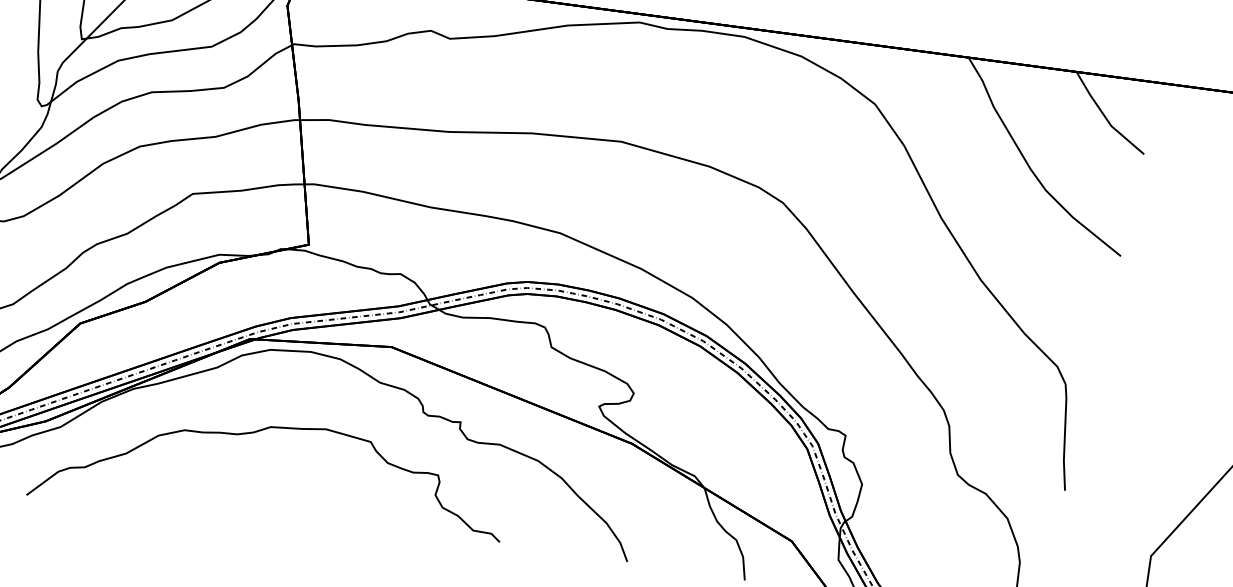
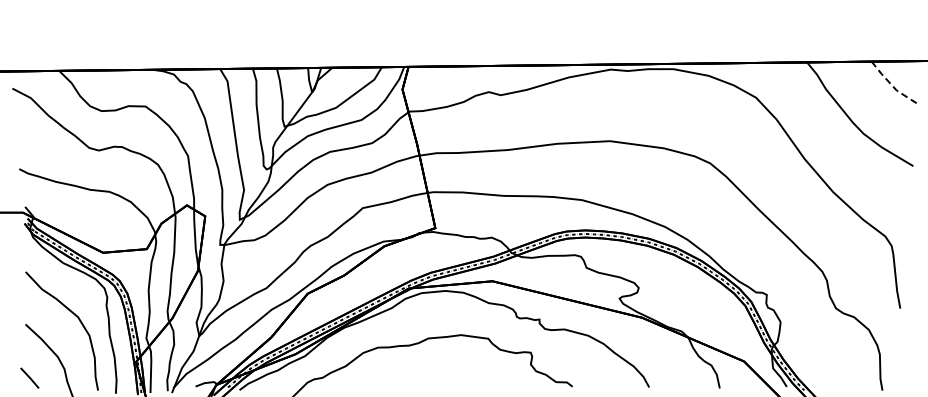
line: (1105, 118) -> (892, 86), solid -> dashed

